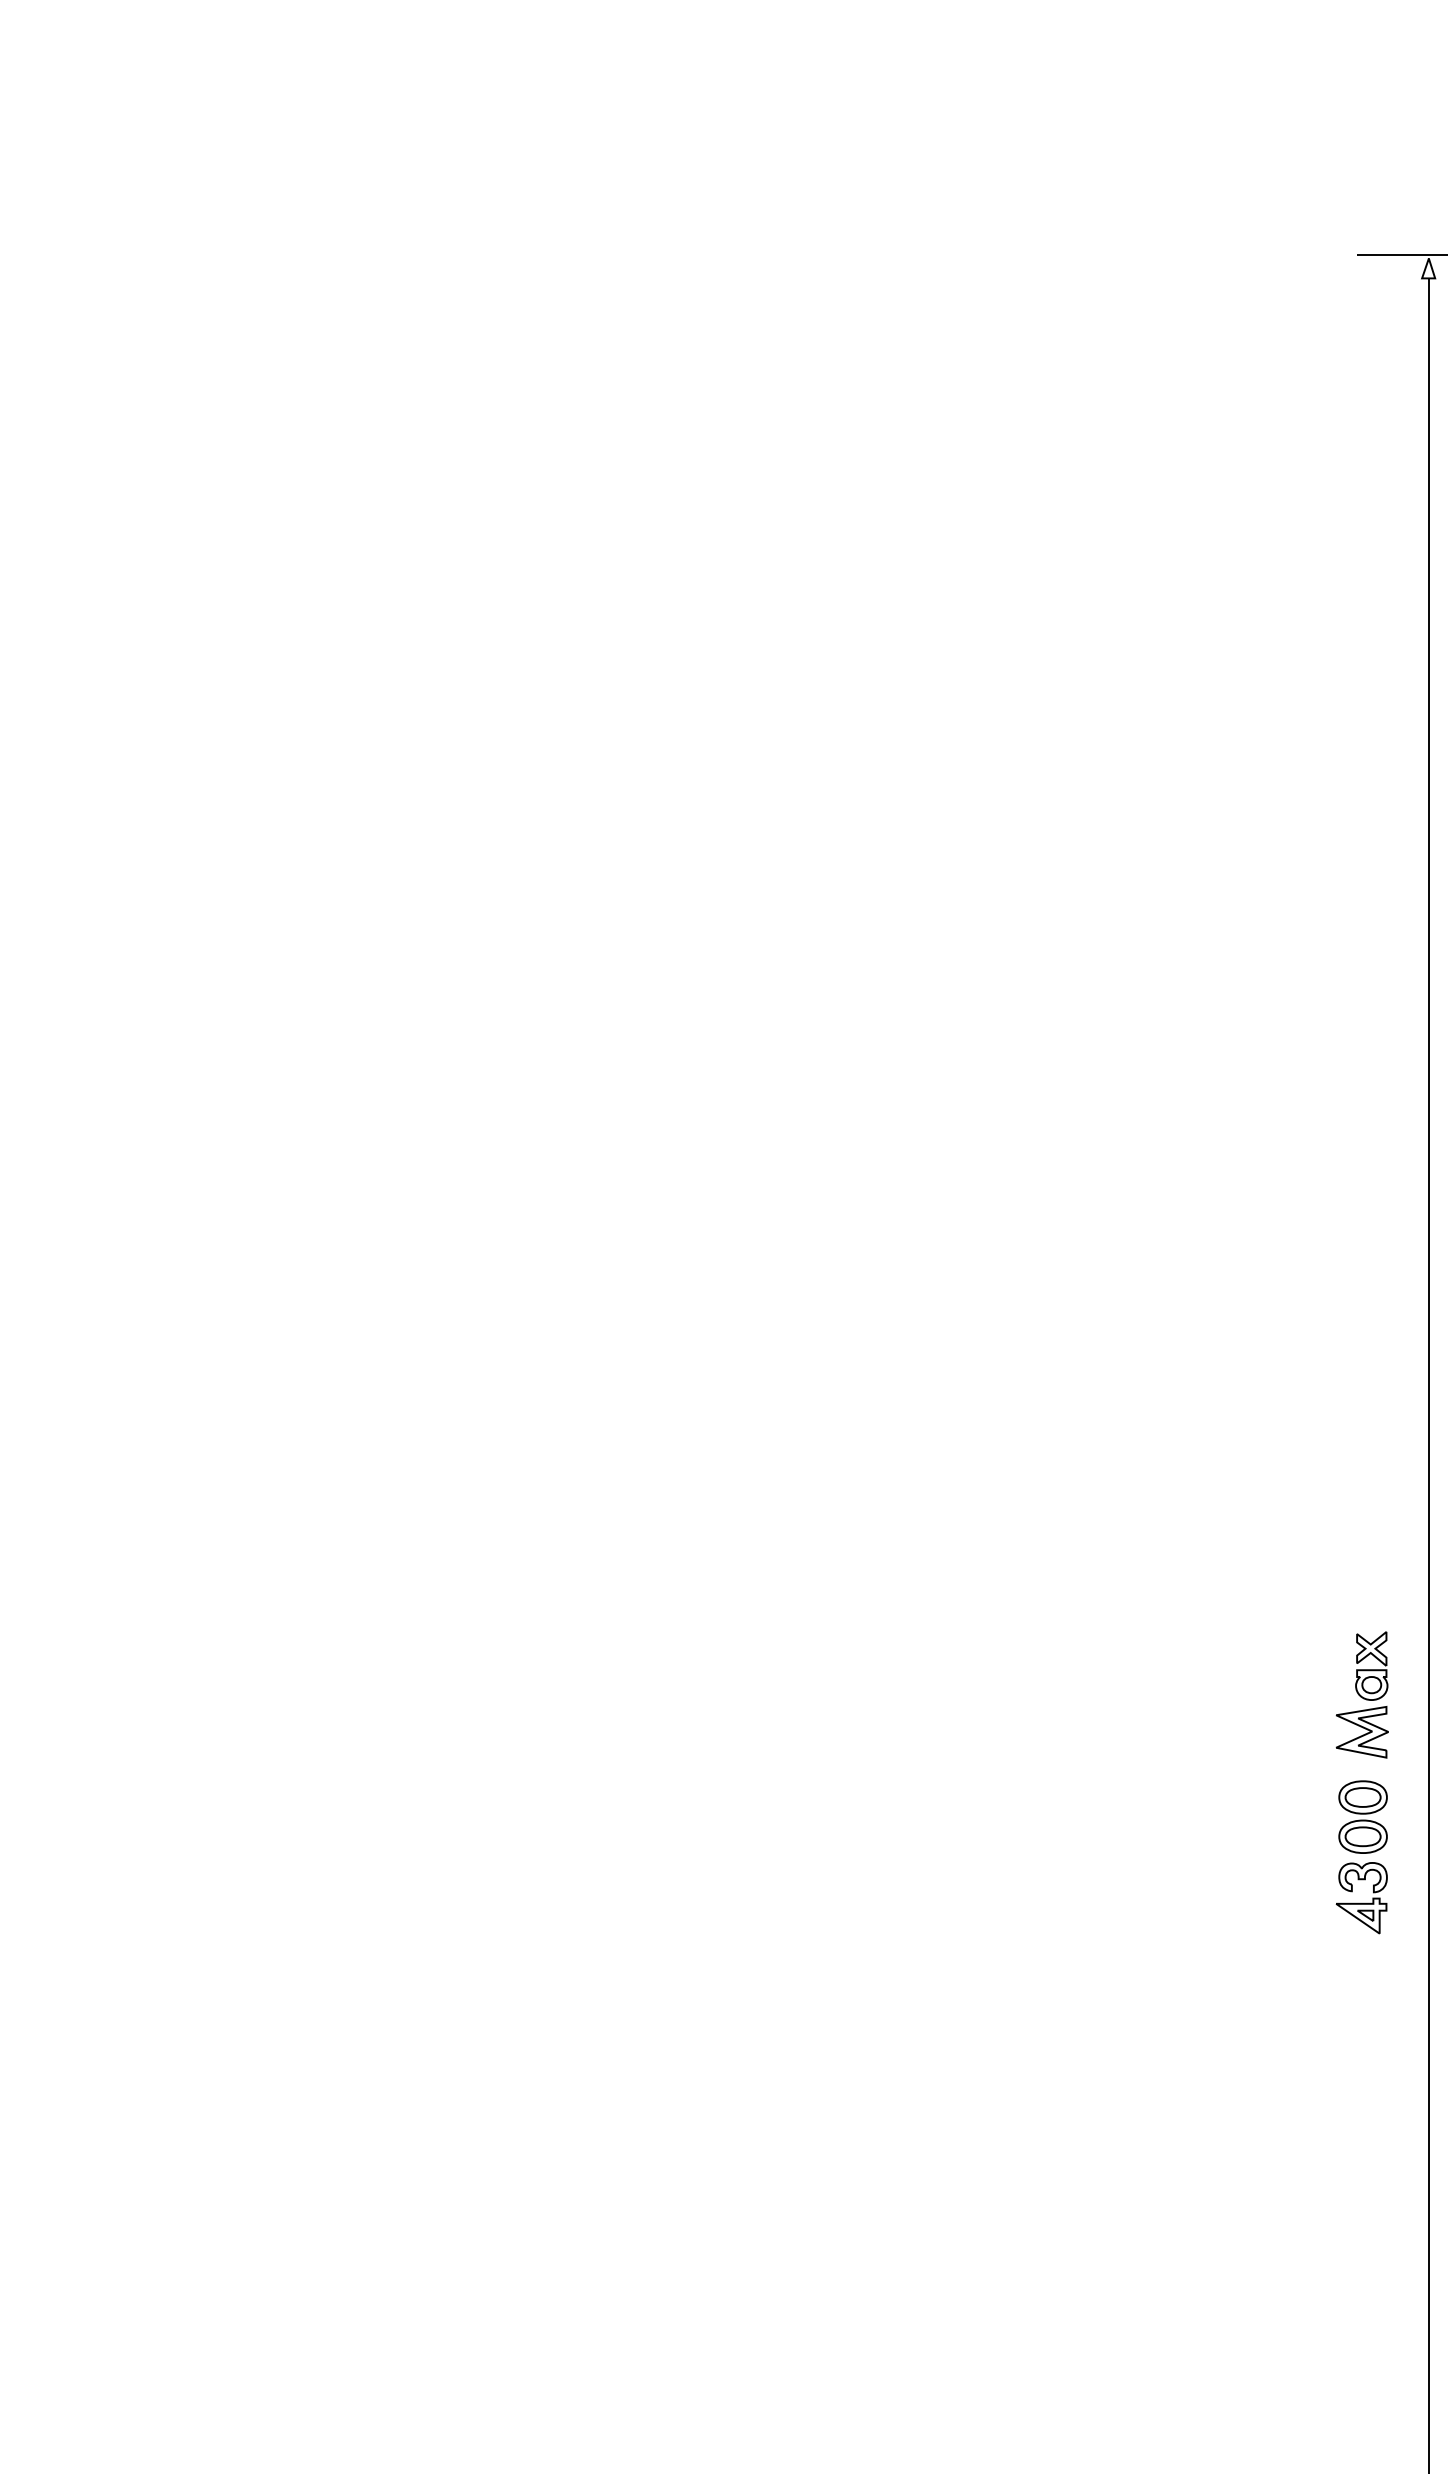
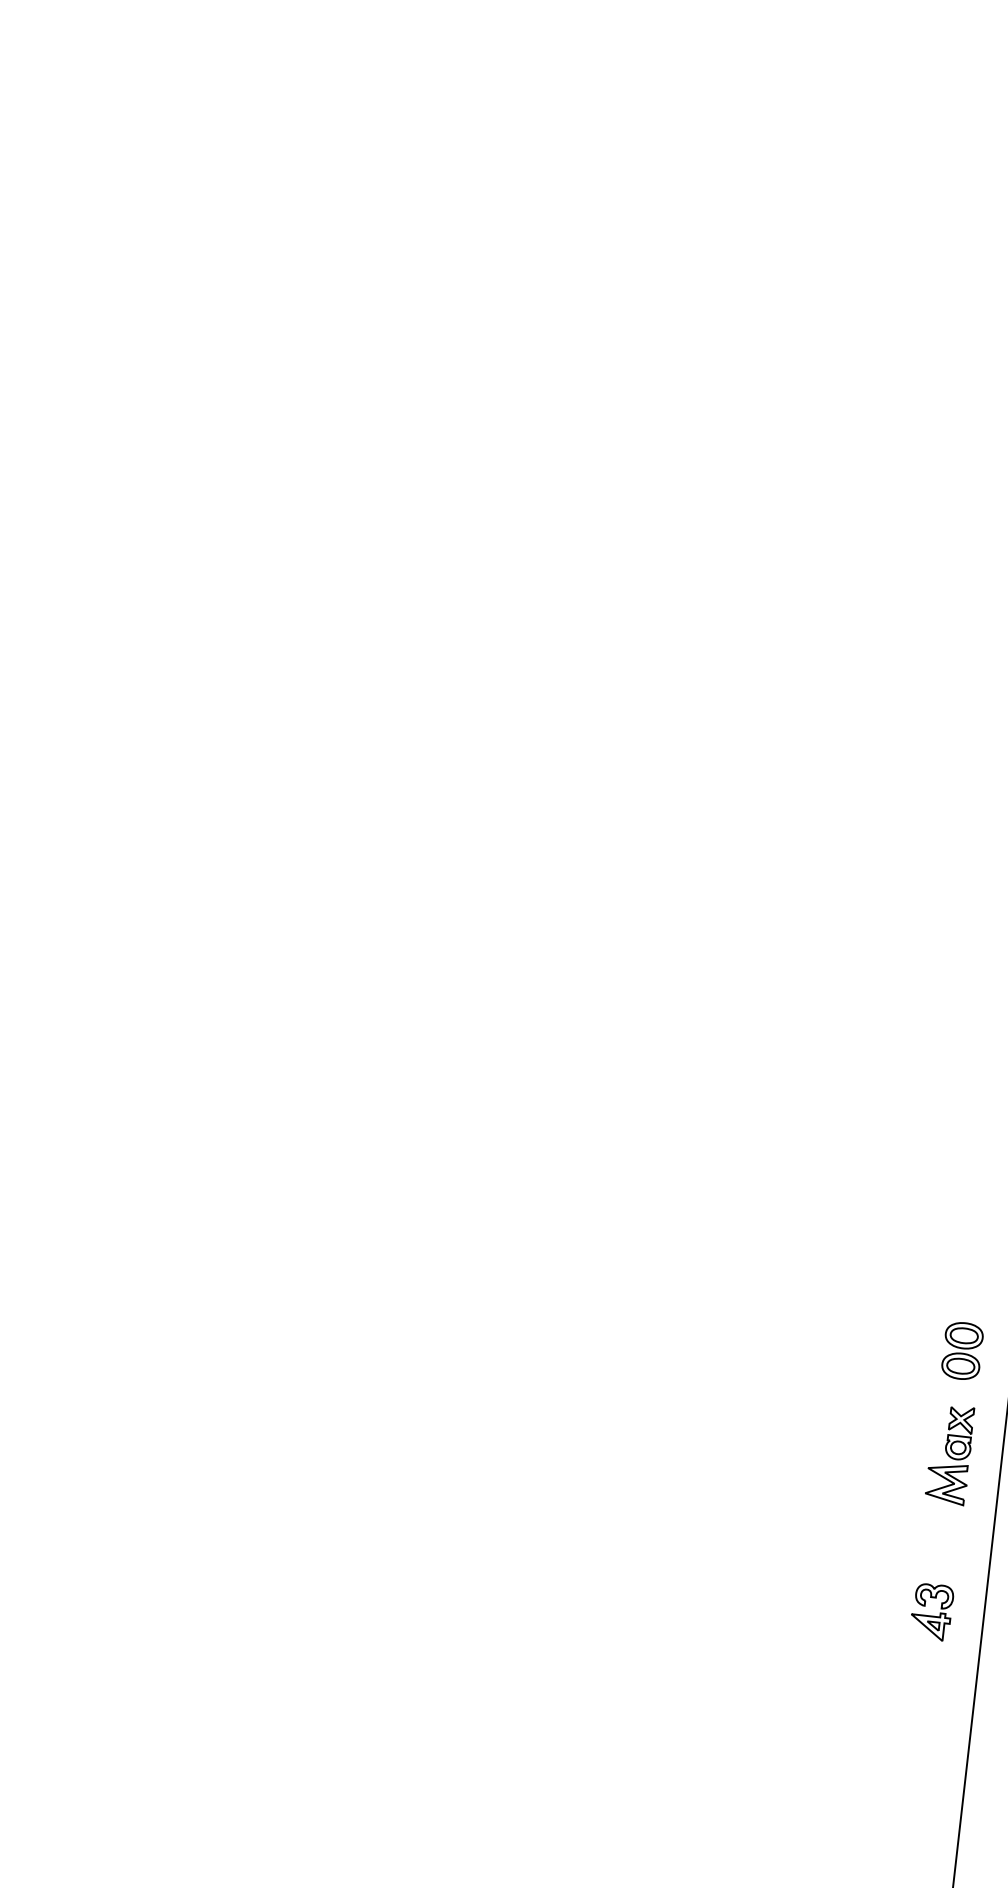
part: (1362, 1816) -> (962, 1350), moved

